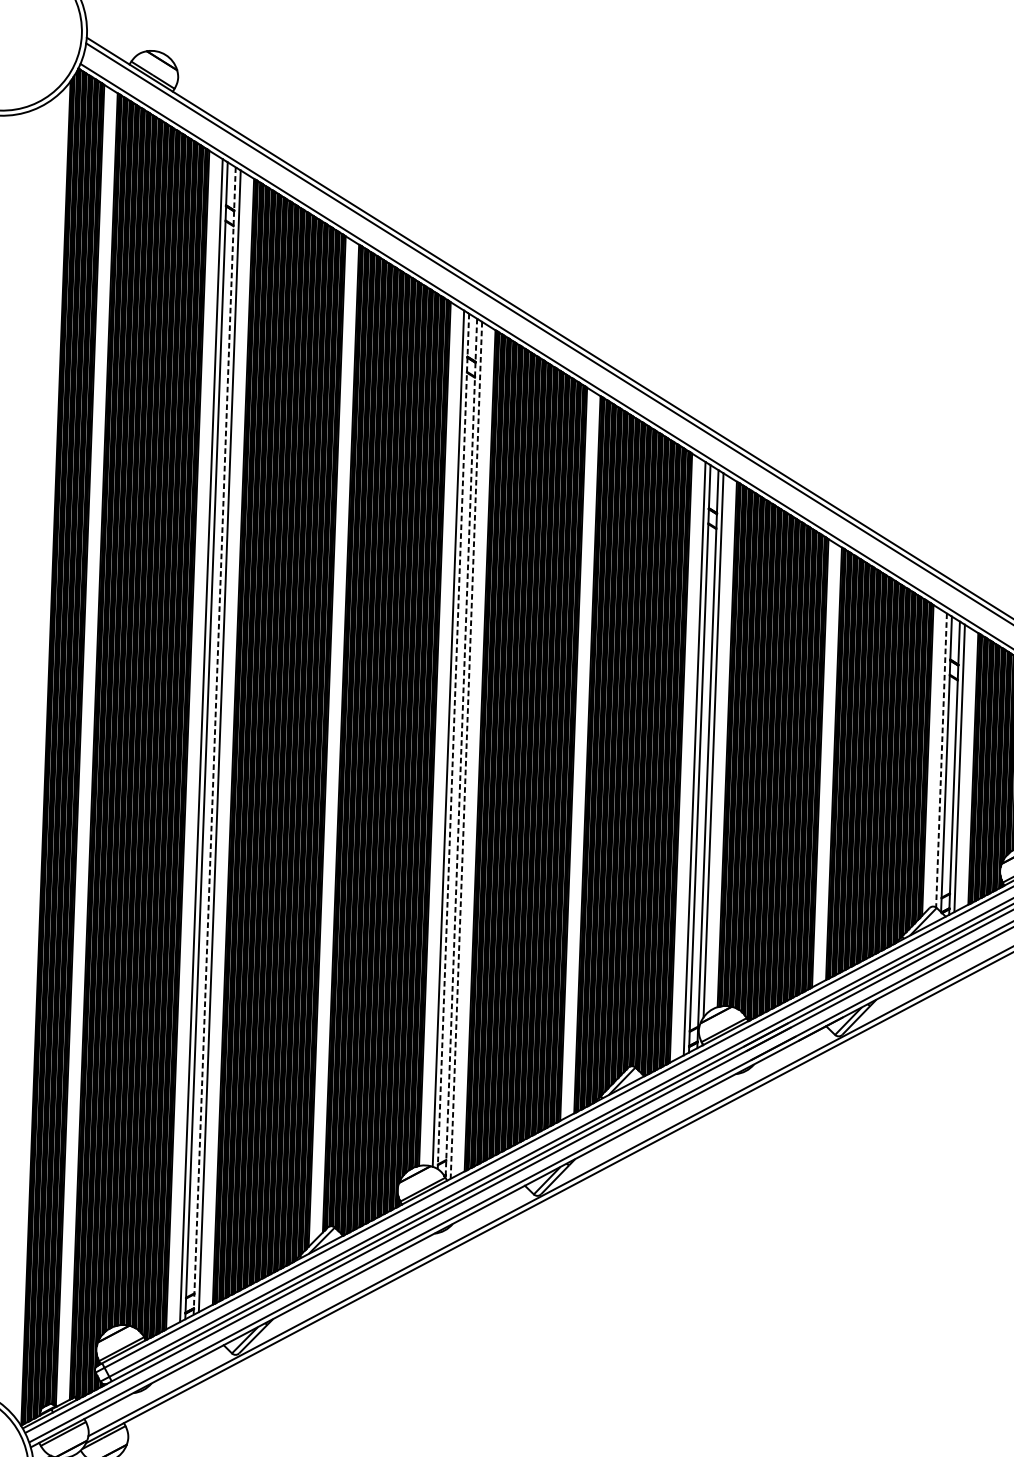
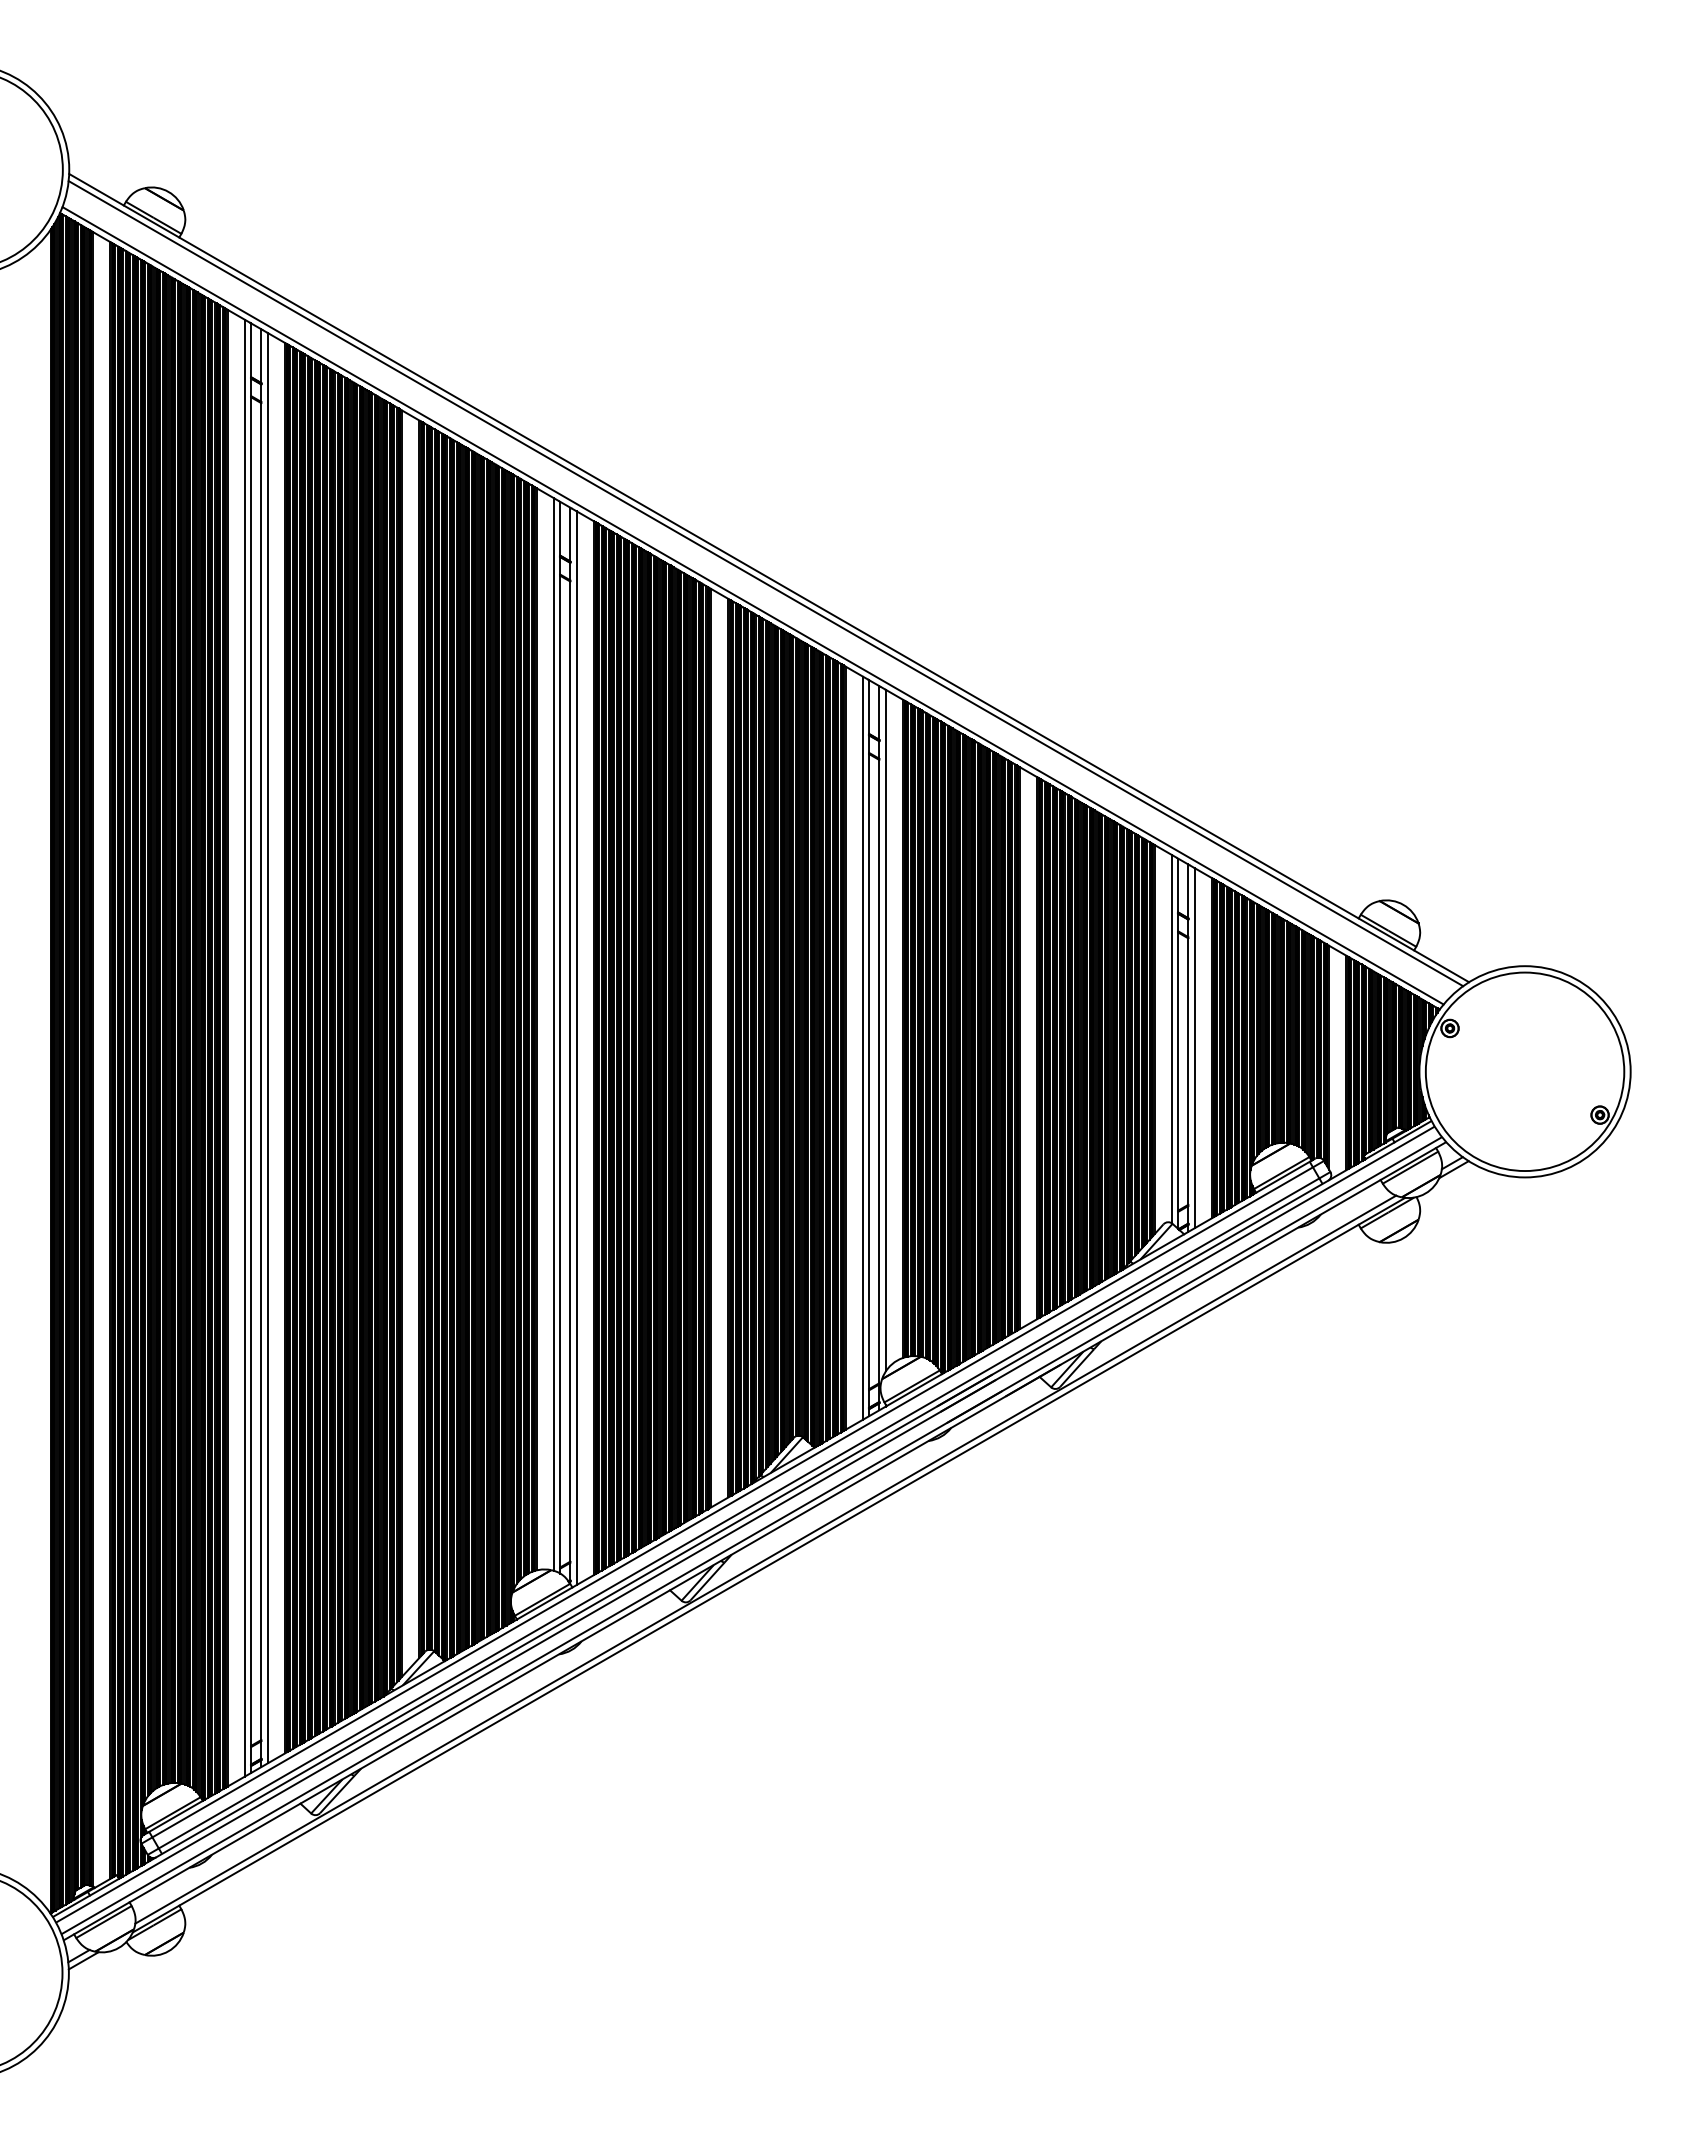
line: (214, 741) -> (261, 1048), dashed -> solid
line: (453, 741) -> (560, 1037), dashed -> solid
line: (461, 748) -> (570, 1046), dashed -> solid
line: (466, 750) -> (576, 1048), dashed -> solid
line: (941, 760) -> (1171, 1039), dashed -> solid

